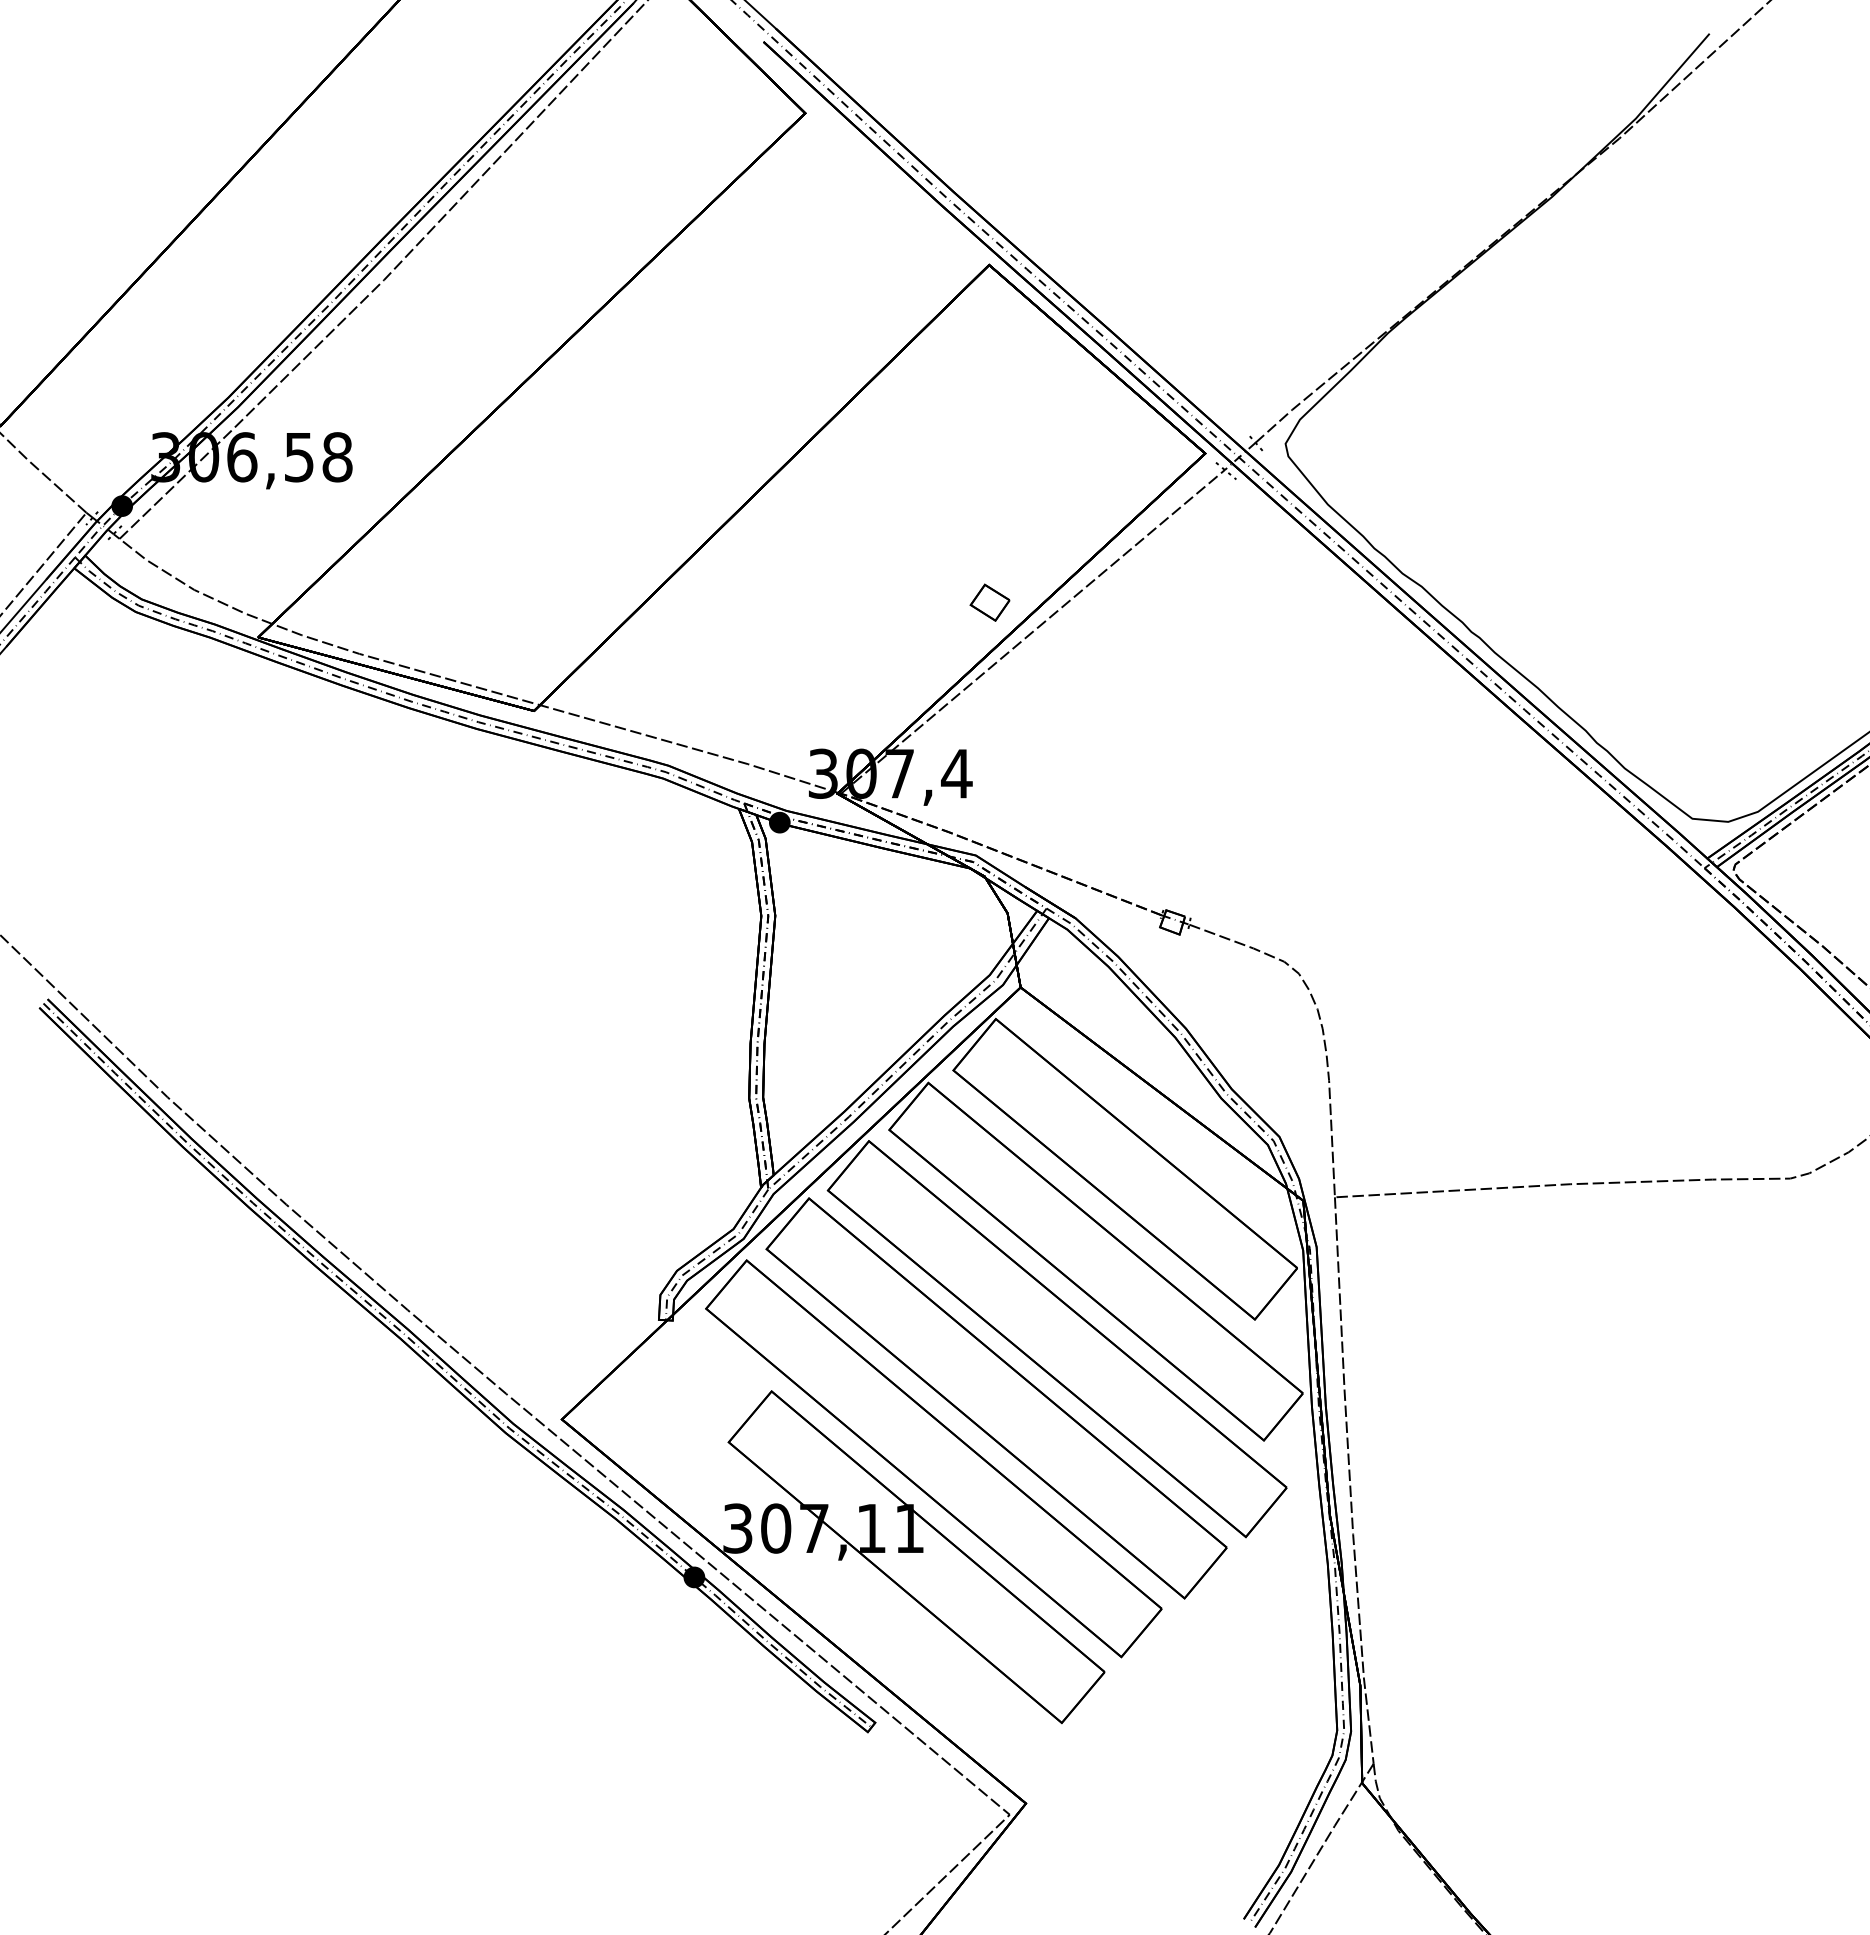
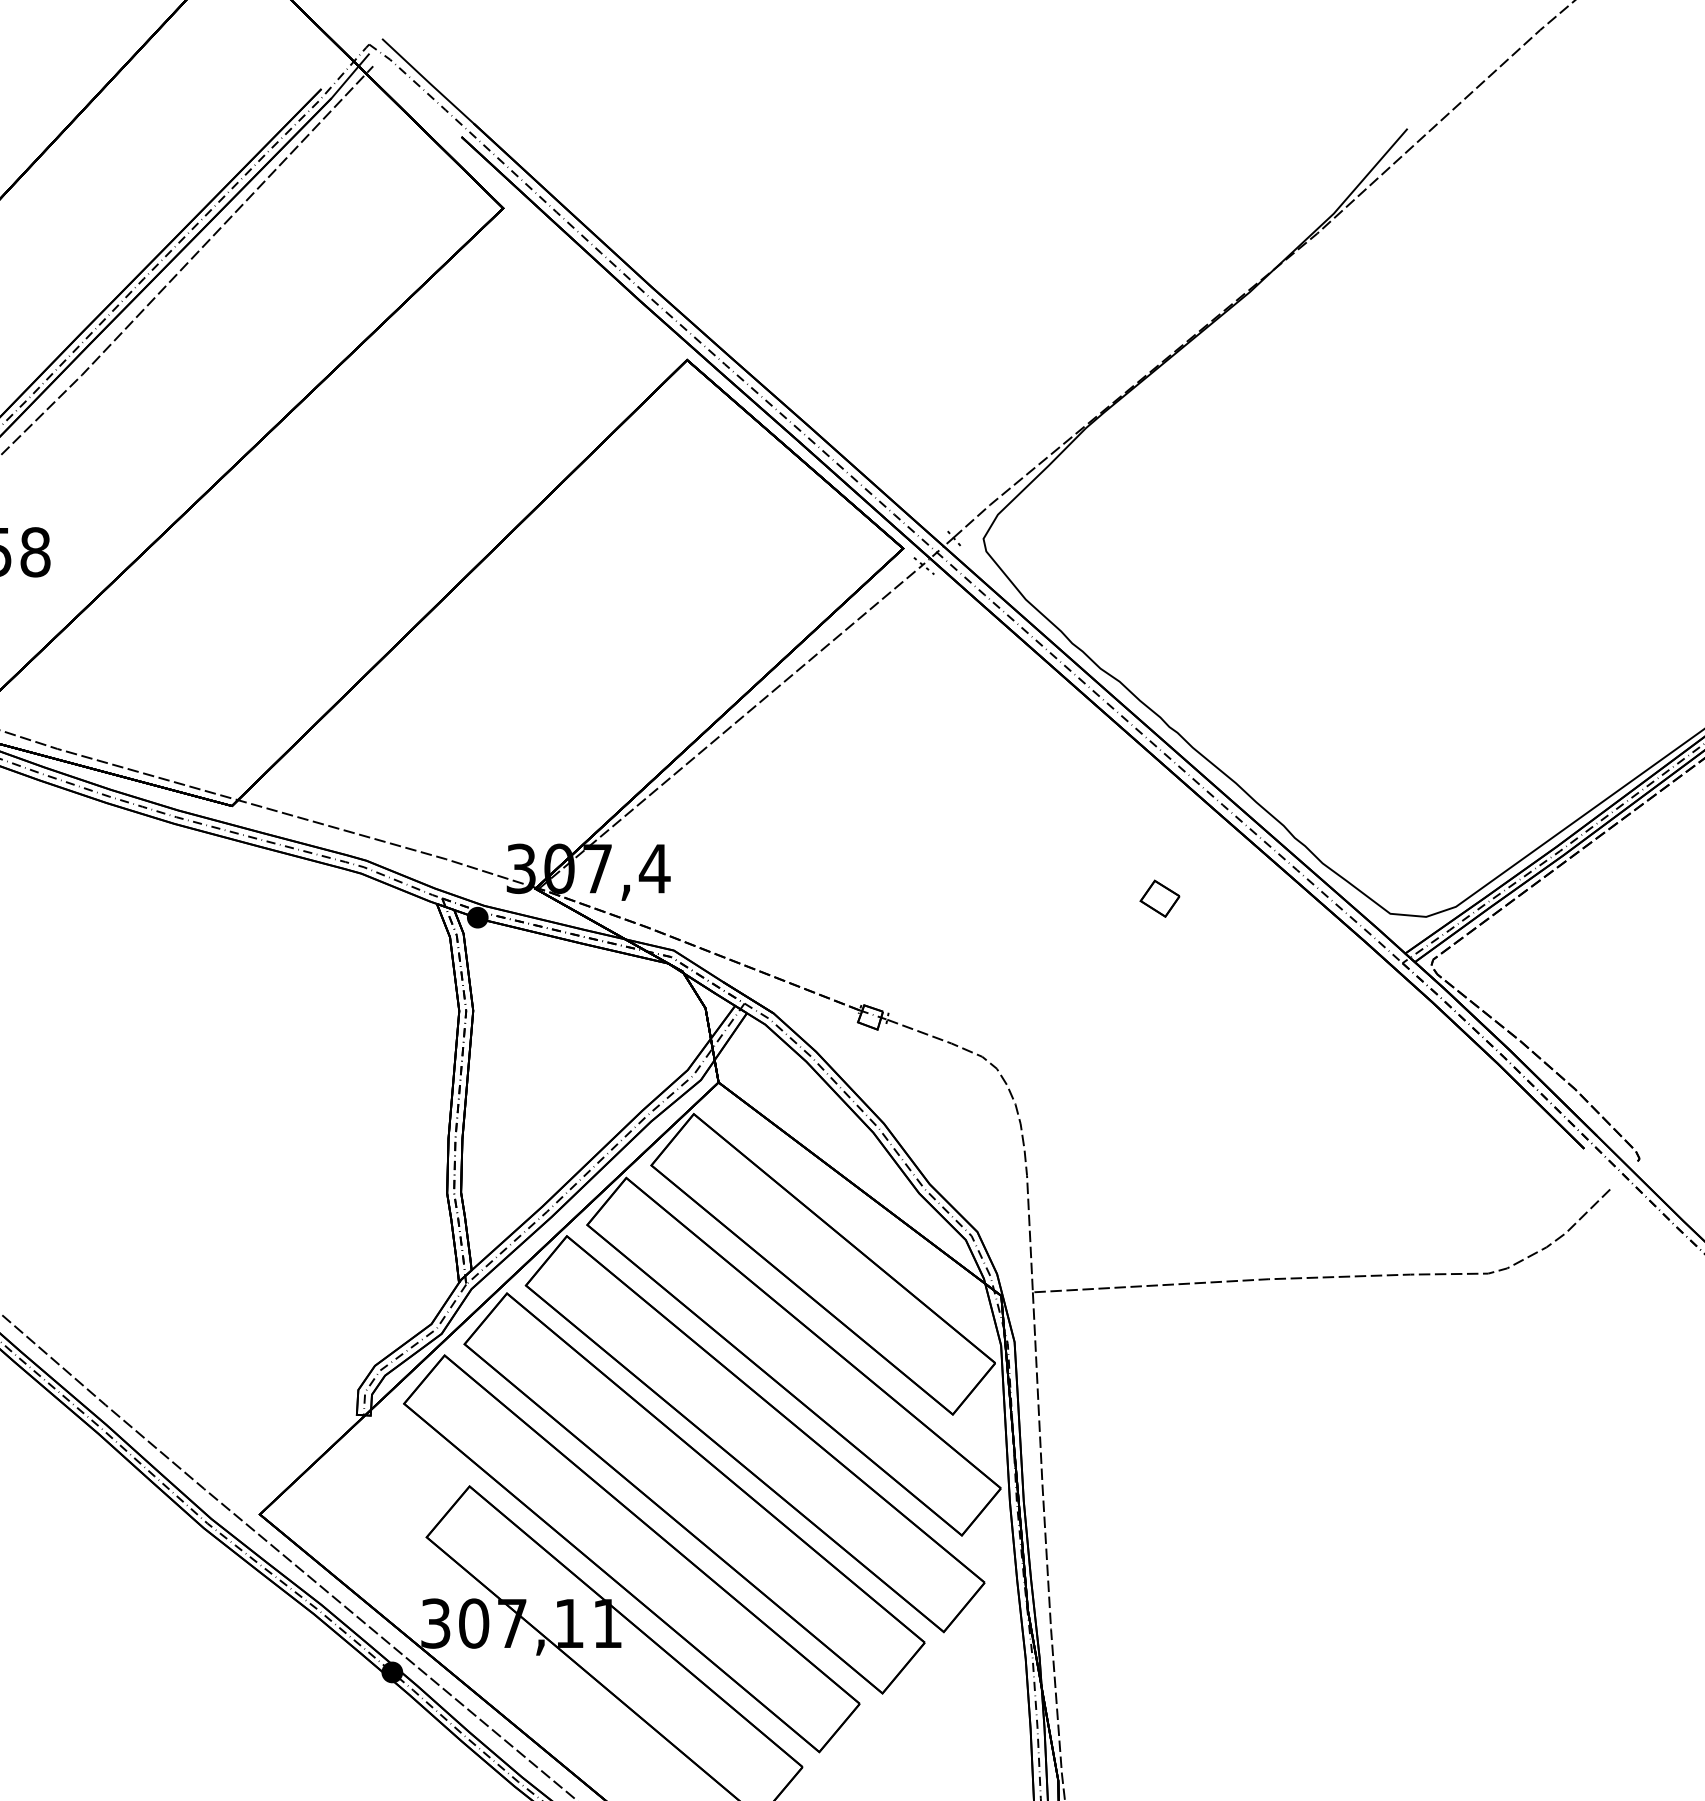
part: (989, 602) -> (1159, 898), moved

